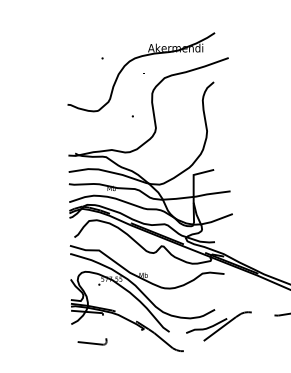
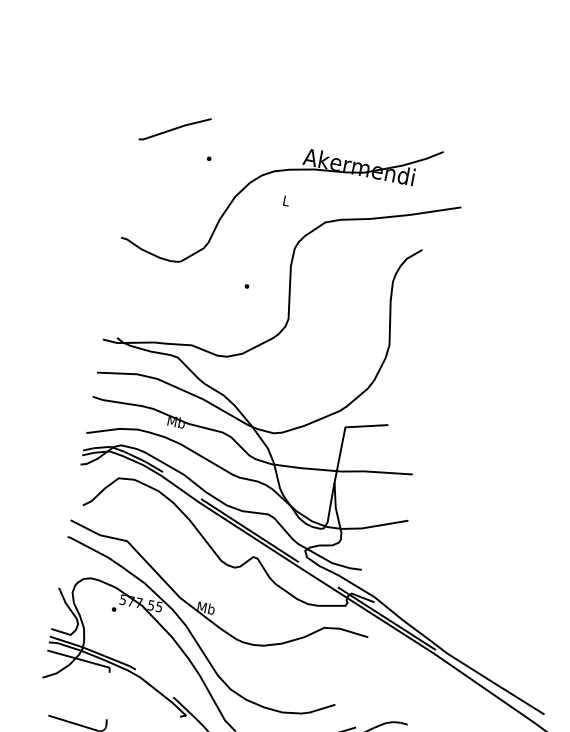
line: (83, 47) -> (175, 129), added

